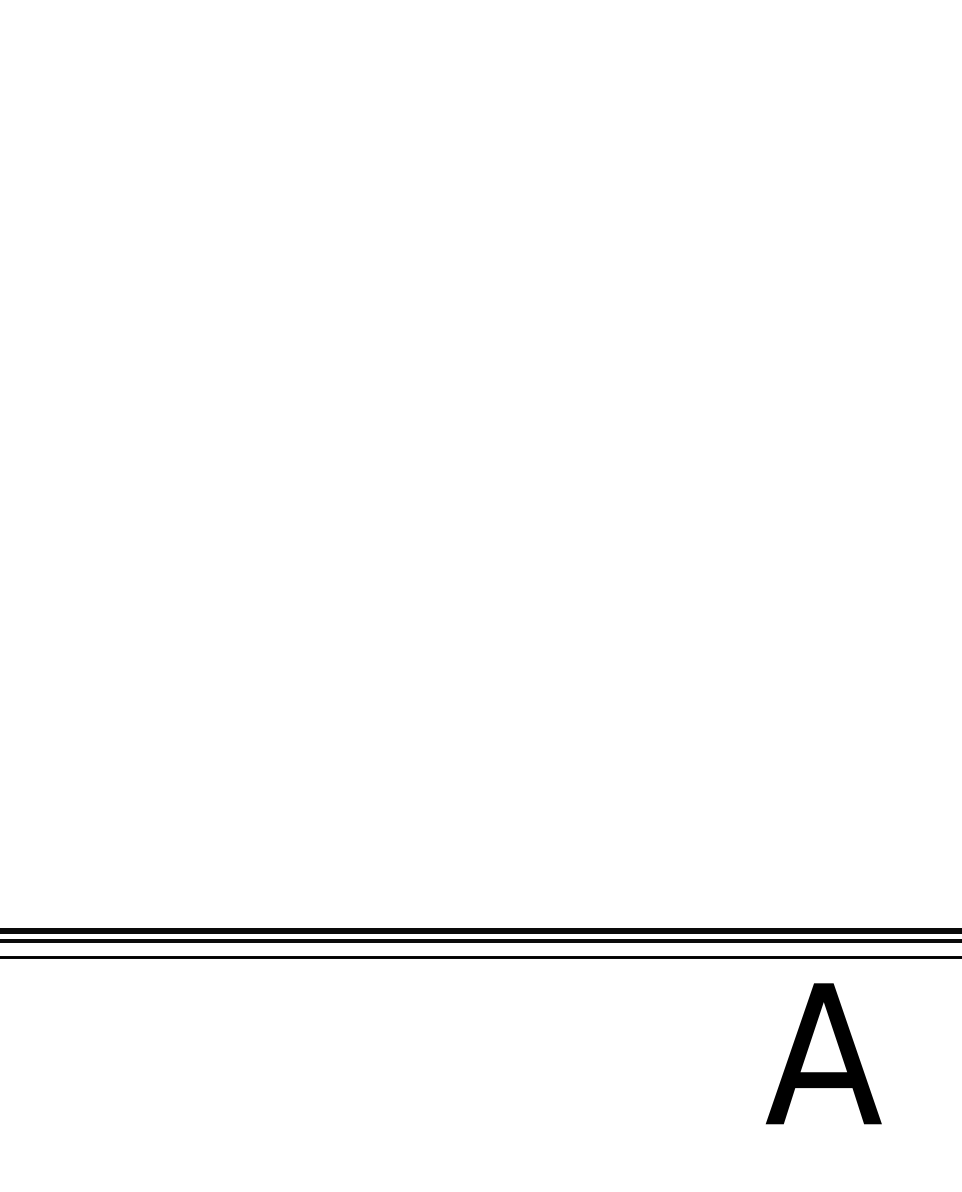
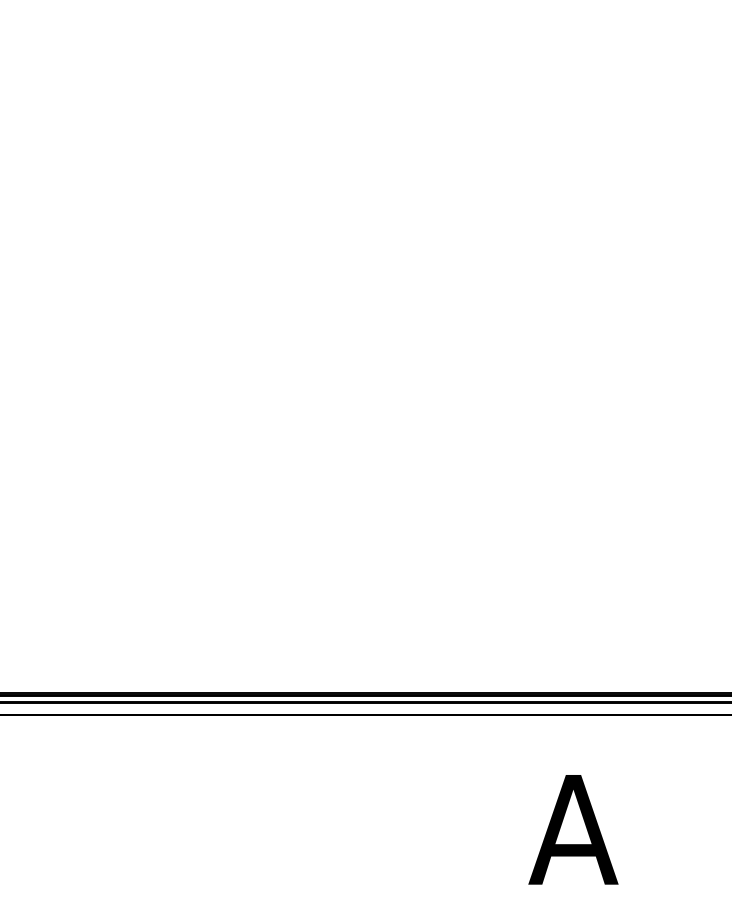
text: (823, 1053) -> (573, 829), moved

